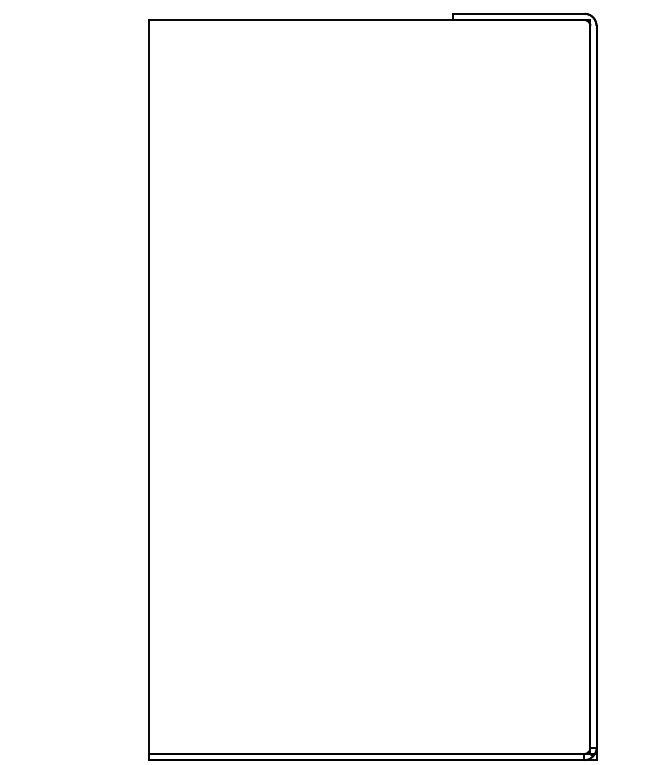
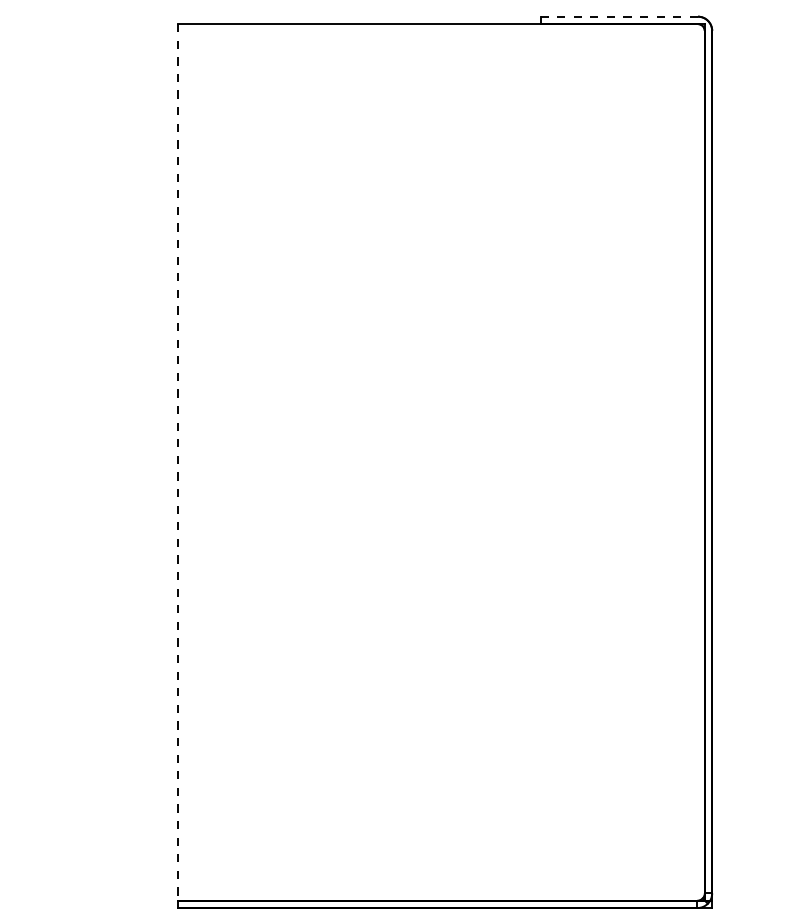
line: (518, 13) -> (619, 16), solid -> dashed
line: (148, 387) -> (177, 462), solid -> dashed

